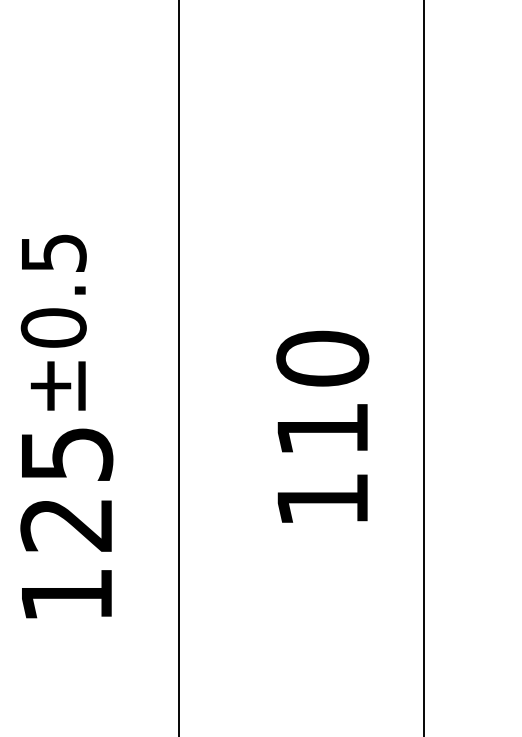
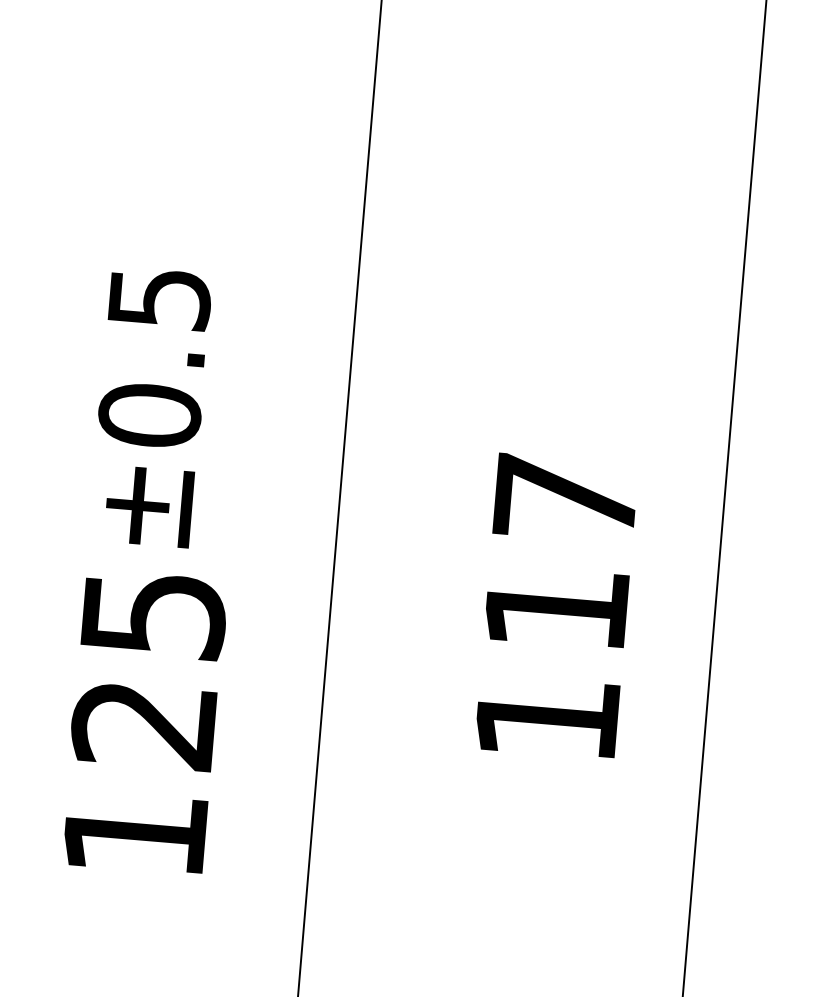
text: (322, 358) -> (565, 498), 110 -> 117

